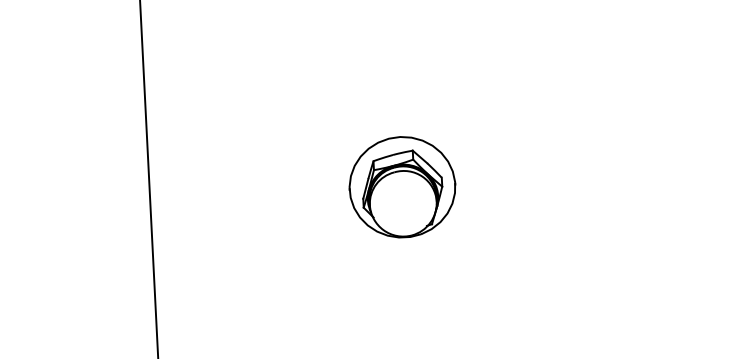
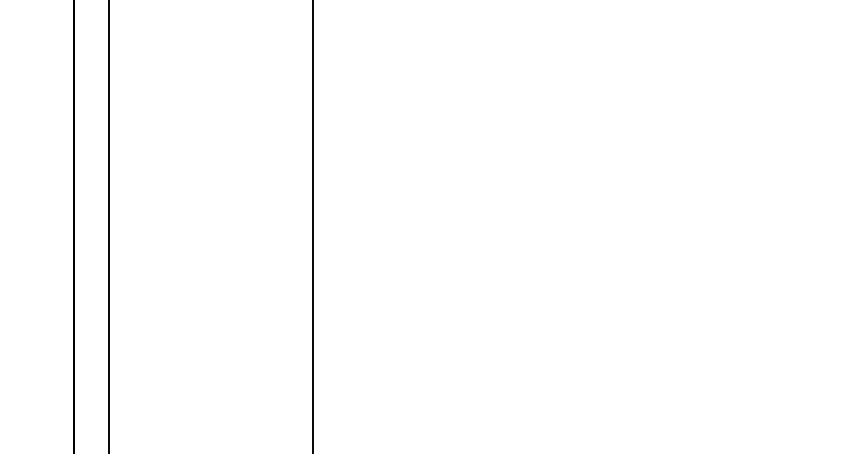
part: (401, 187) -> (563, 316), removed

